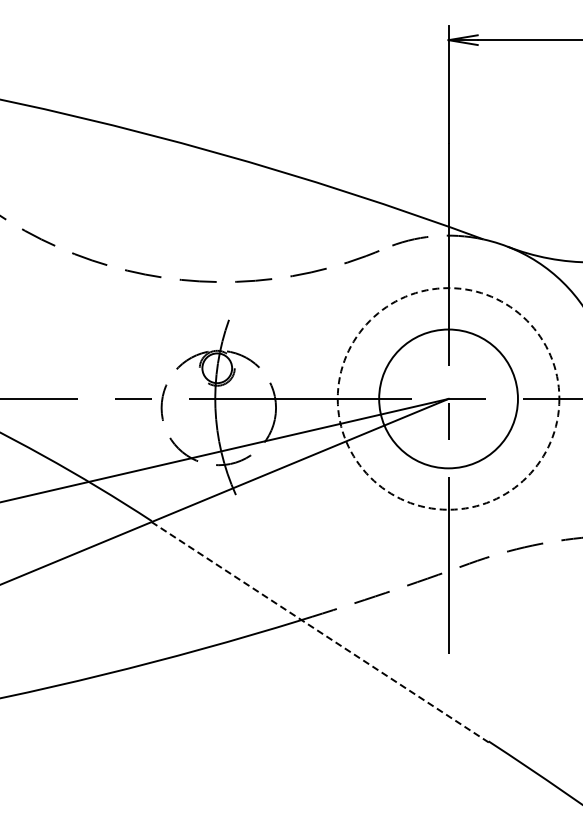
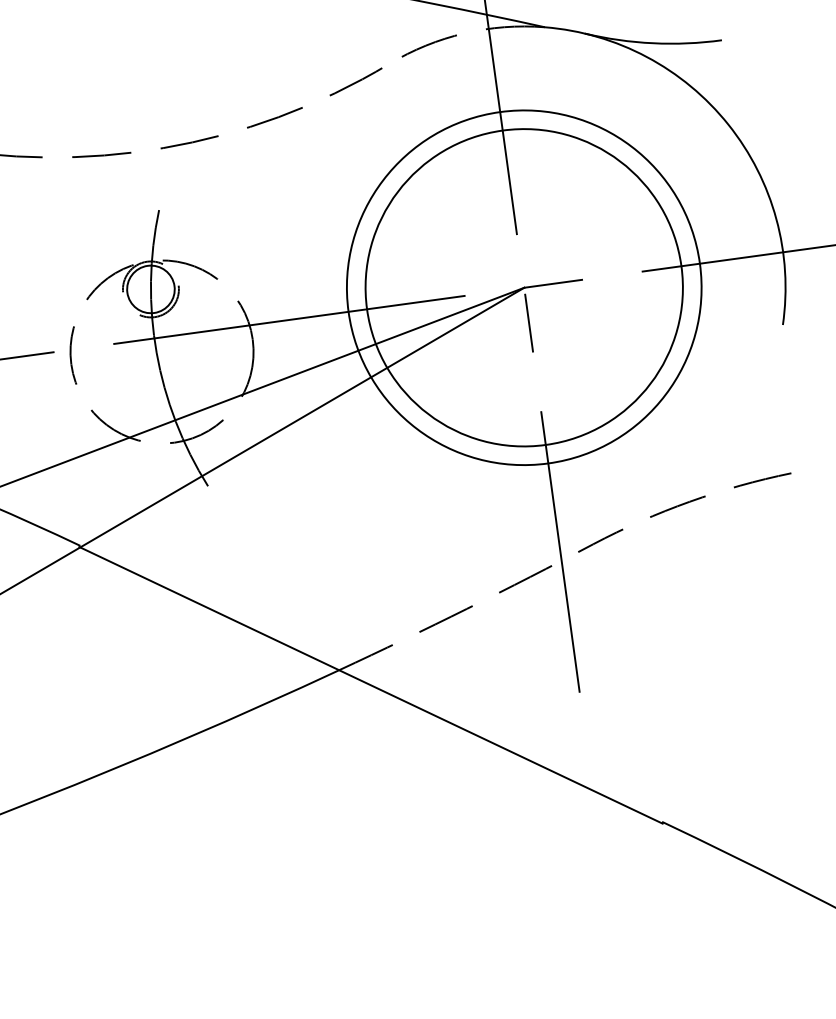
circle: (448, 398) -> (524, 287), dashed -> solid
circle: (448, 398) -> (524, 287), size x1.43
line: (319, 632) -> (370, 686), dashed -> solid

